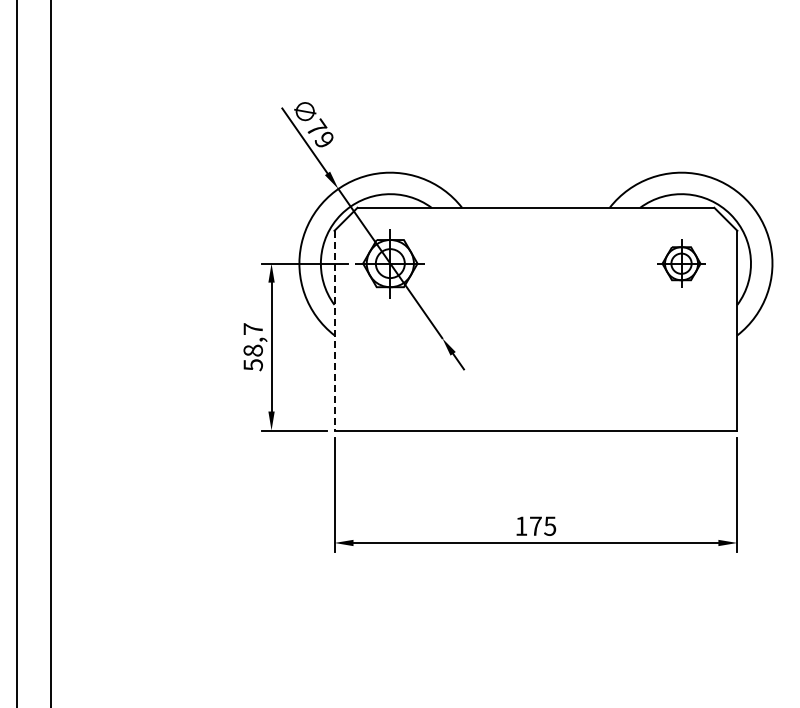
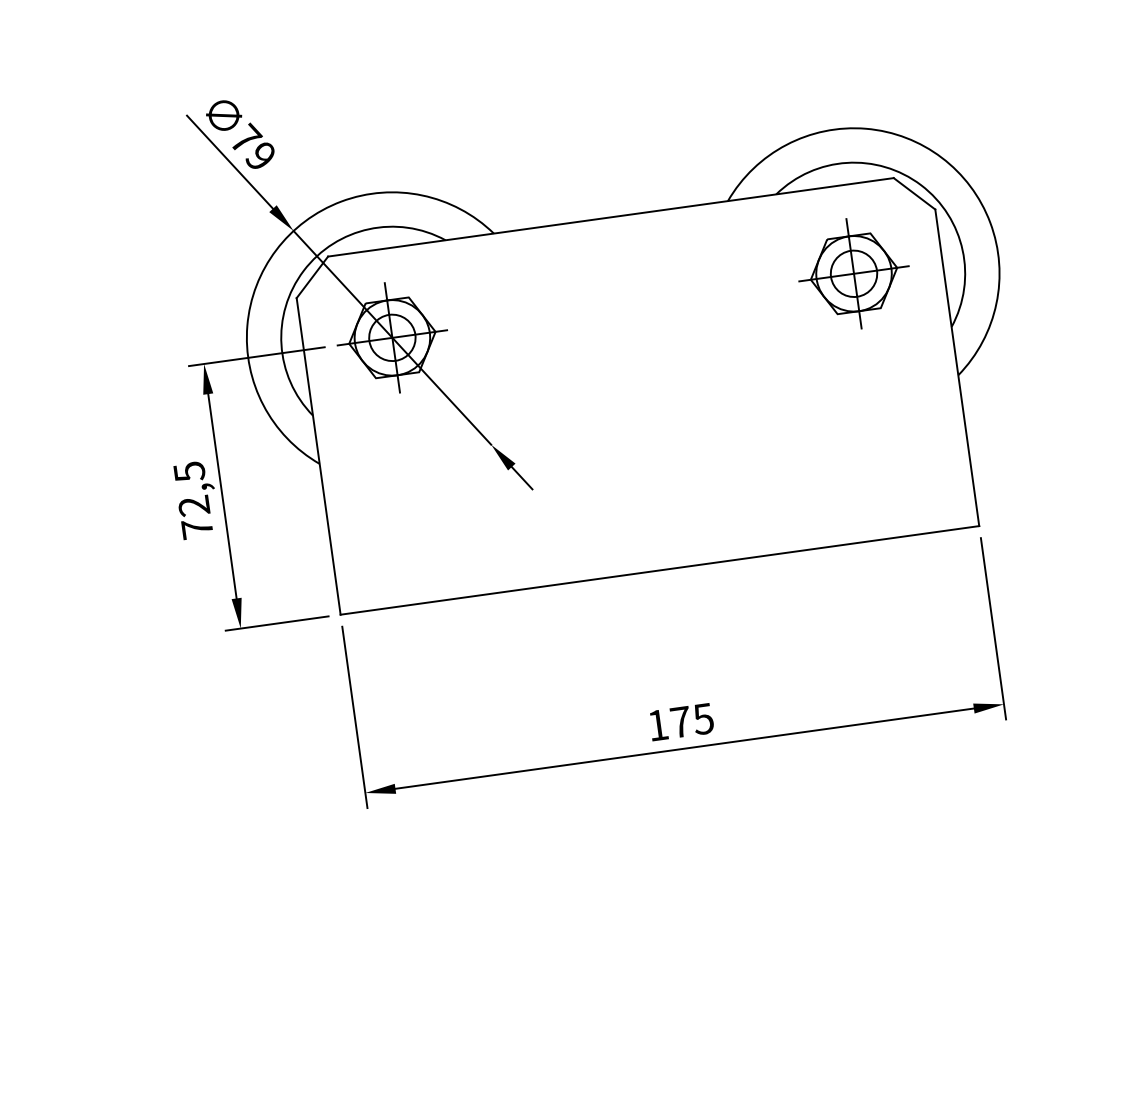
part: (681, 263) -> (853, 273), size x1.43
line: (334, 330) -> (318, 456), dashed -> solid
text: (252, 347) -> (192, 501), 58,7 -> 72,5

